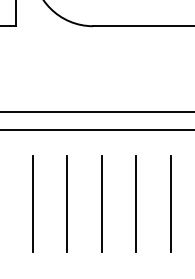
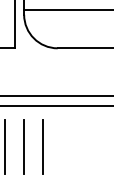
line: (101, 202) -> (62, 146), removed
line: (135, 202) -> (81, 146), removed
line: (170, 202) -> (100, 146), removed

